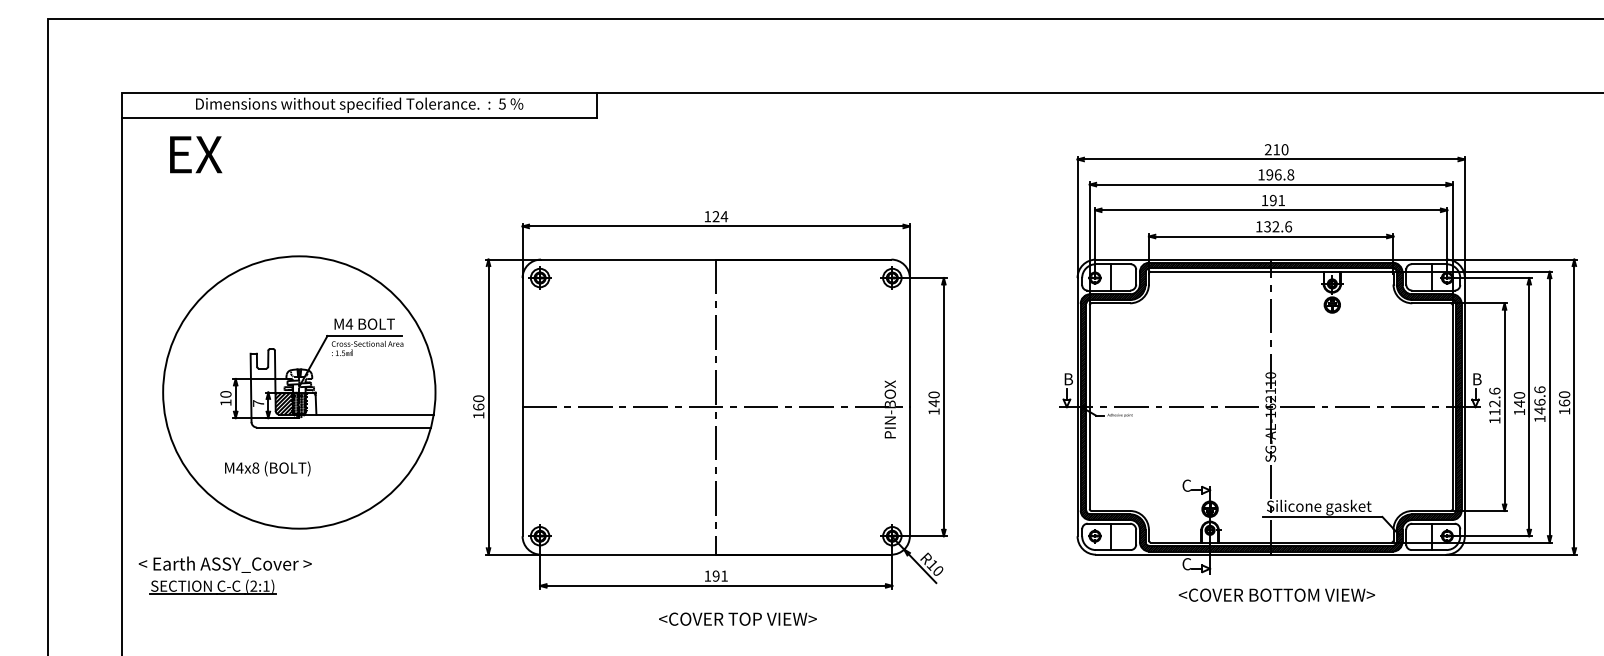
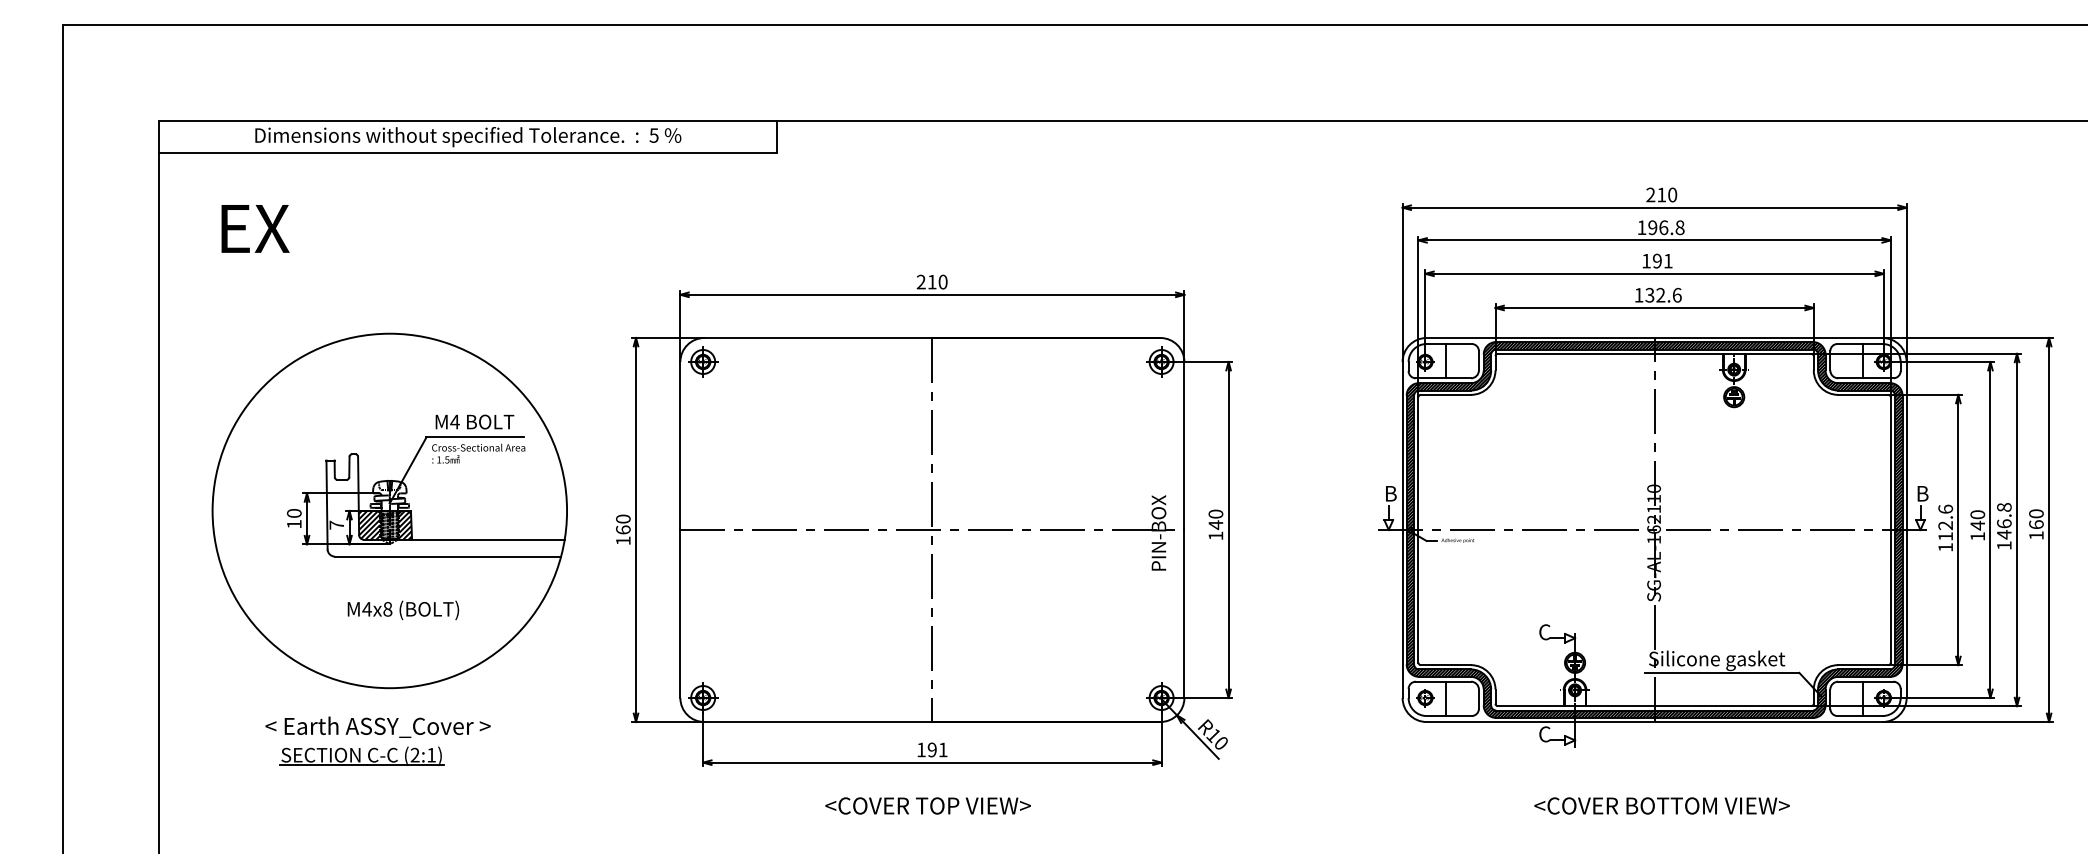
text: (196, 154) -> (256, 228), moved
text: (716, 216) -> (932, 281), 124 -> 210
text: (1539, 389) -> (2003, 507), 146.6 -> 146.8
hatch: (310, 403) -> (404, 525), added
text: (267, 468) -> (403, 609), moved
part: (224, 575) -> (377, 741), moved
text: (1276, 594) -> (1661, 805), moved
text: (737, 618) -> (927, 805), moved

